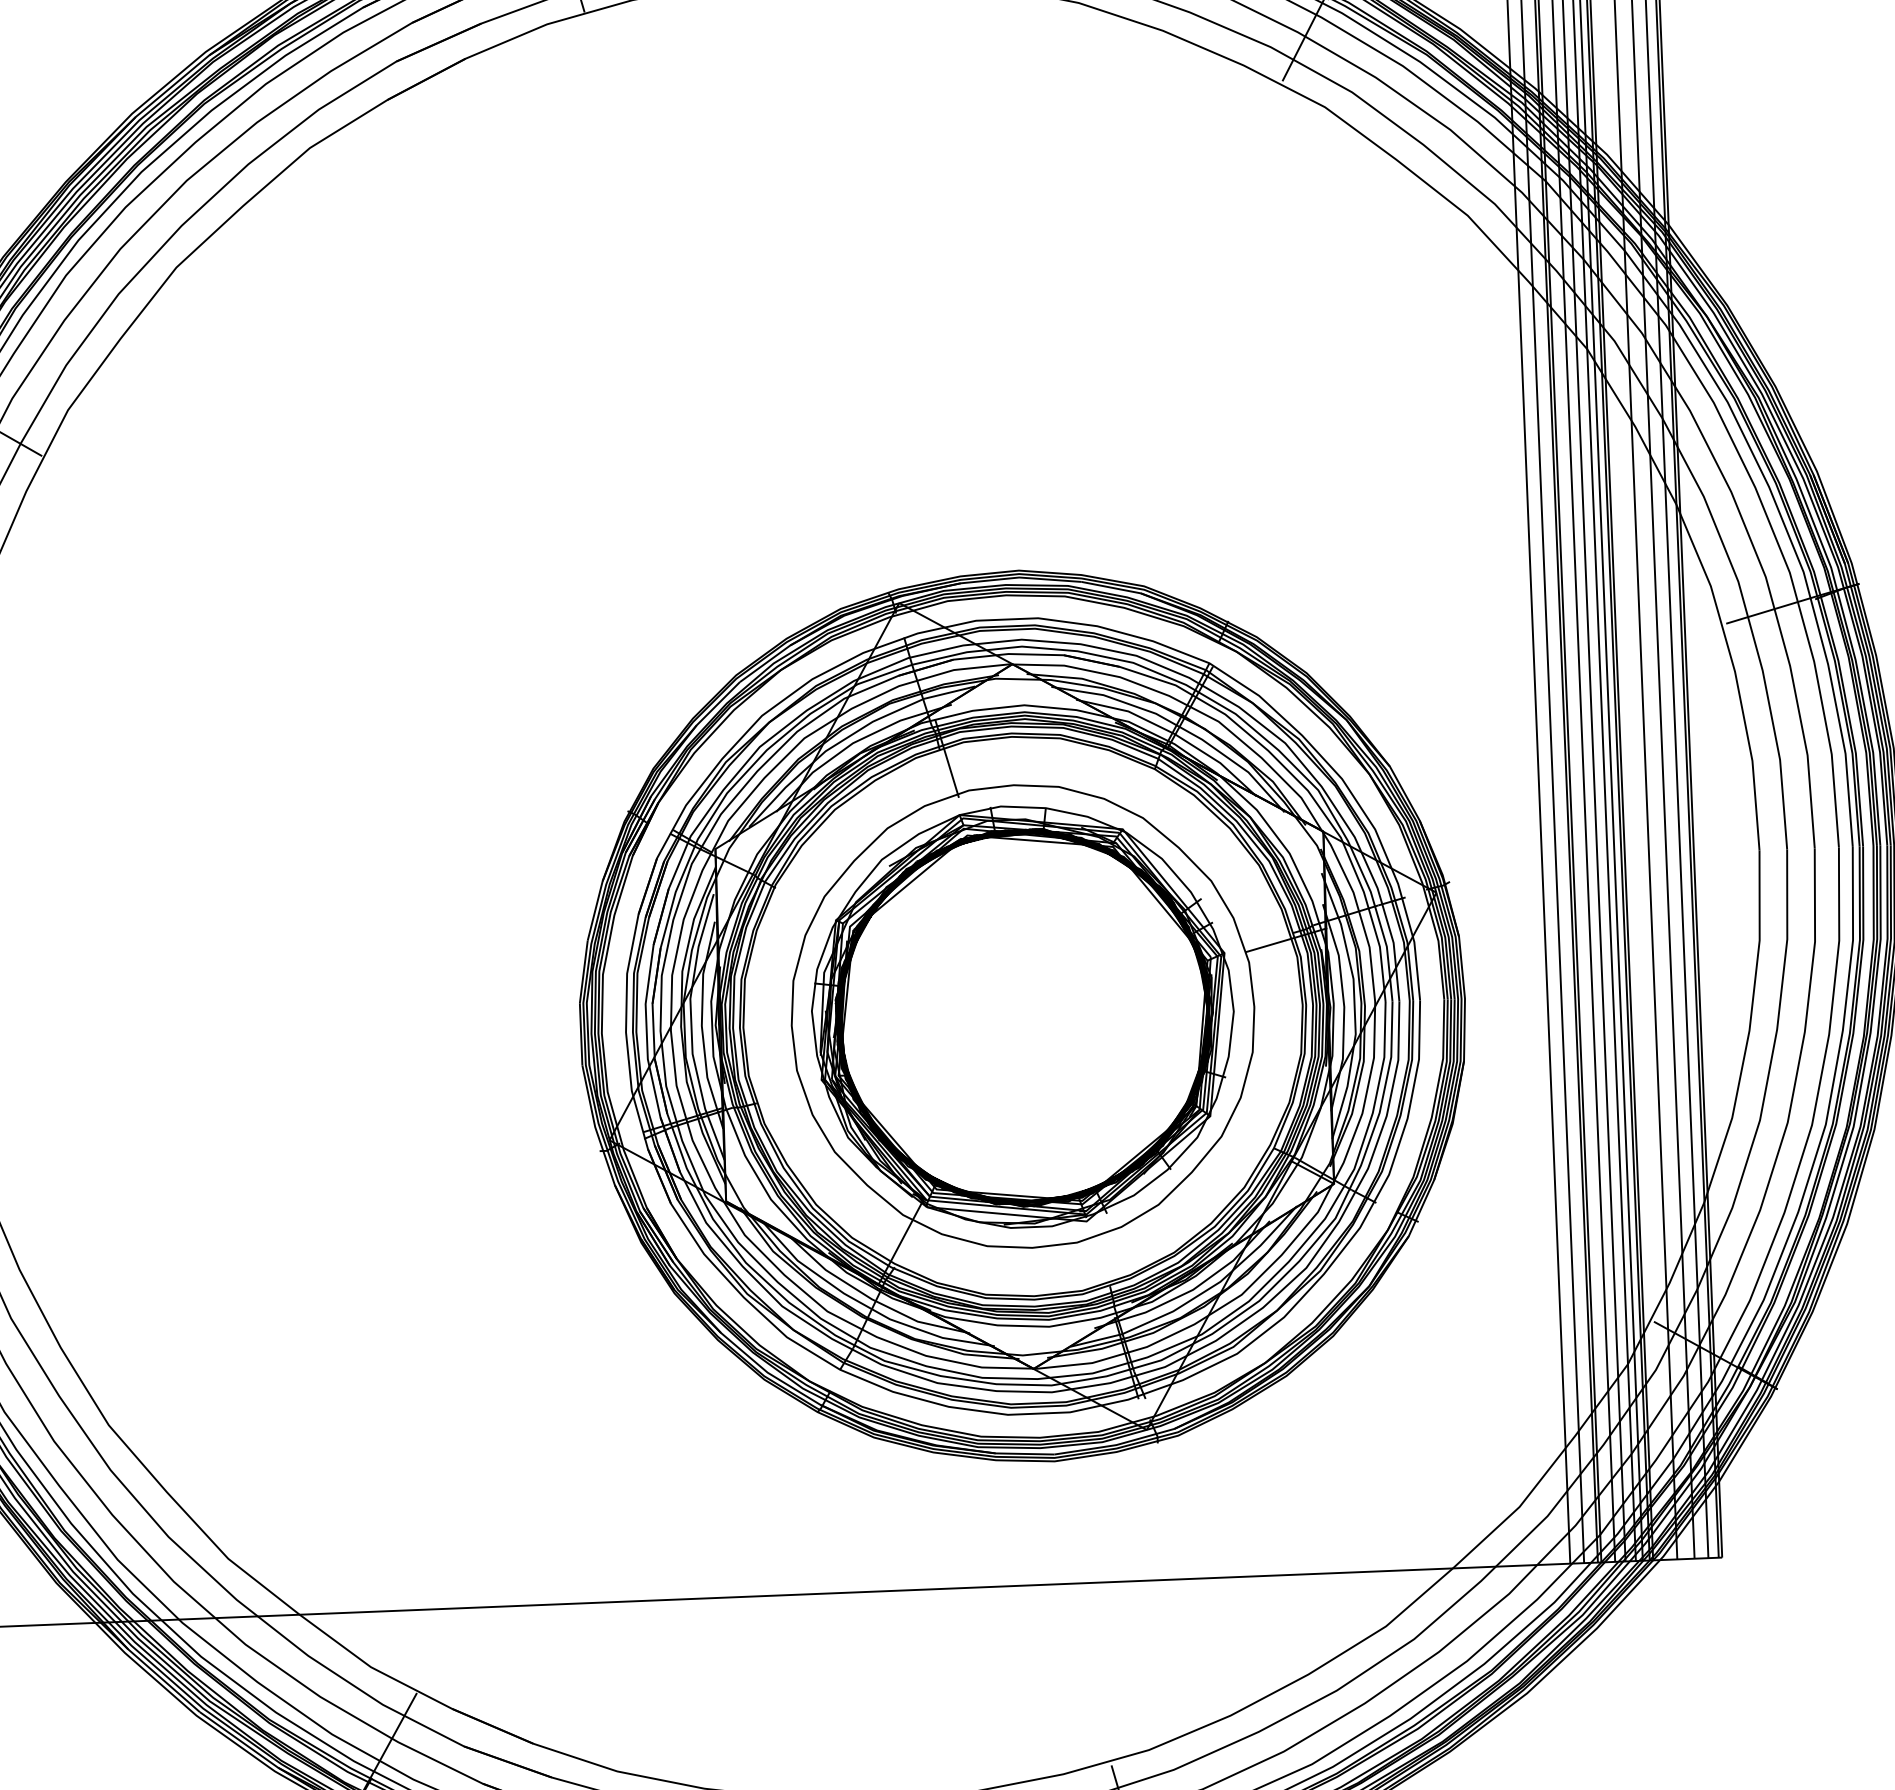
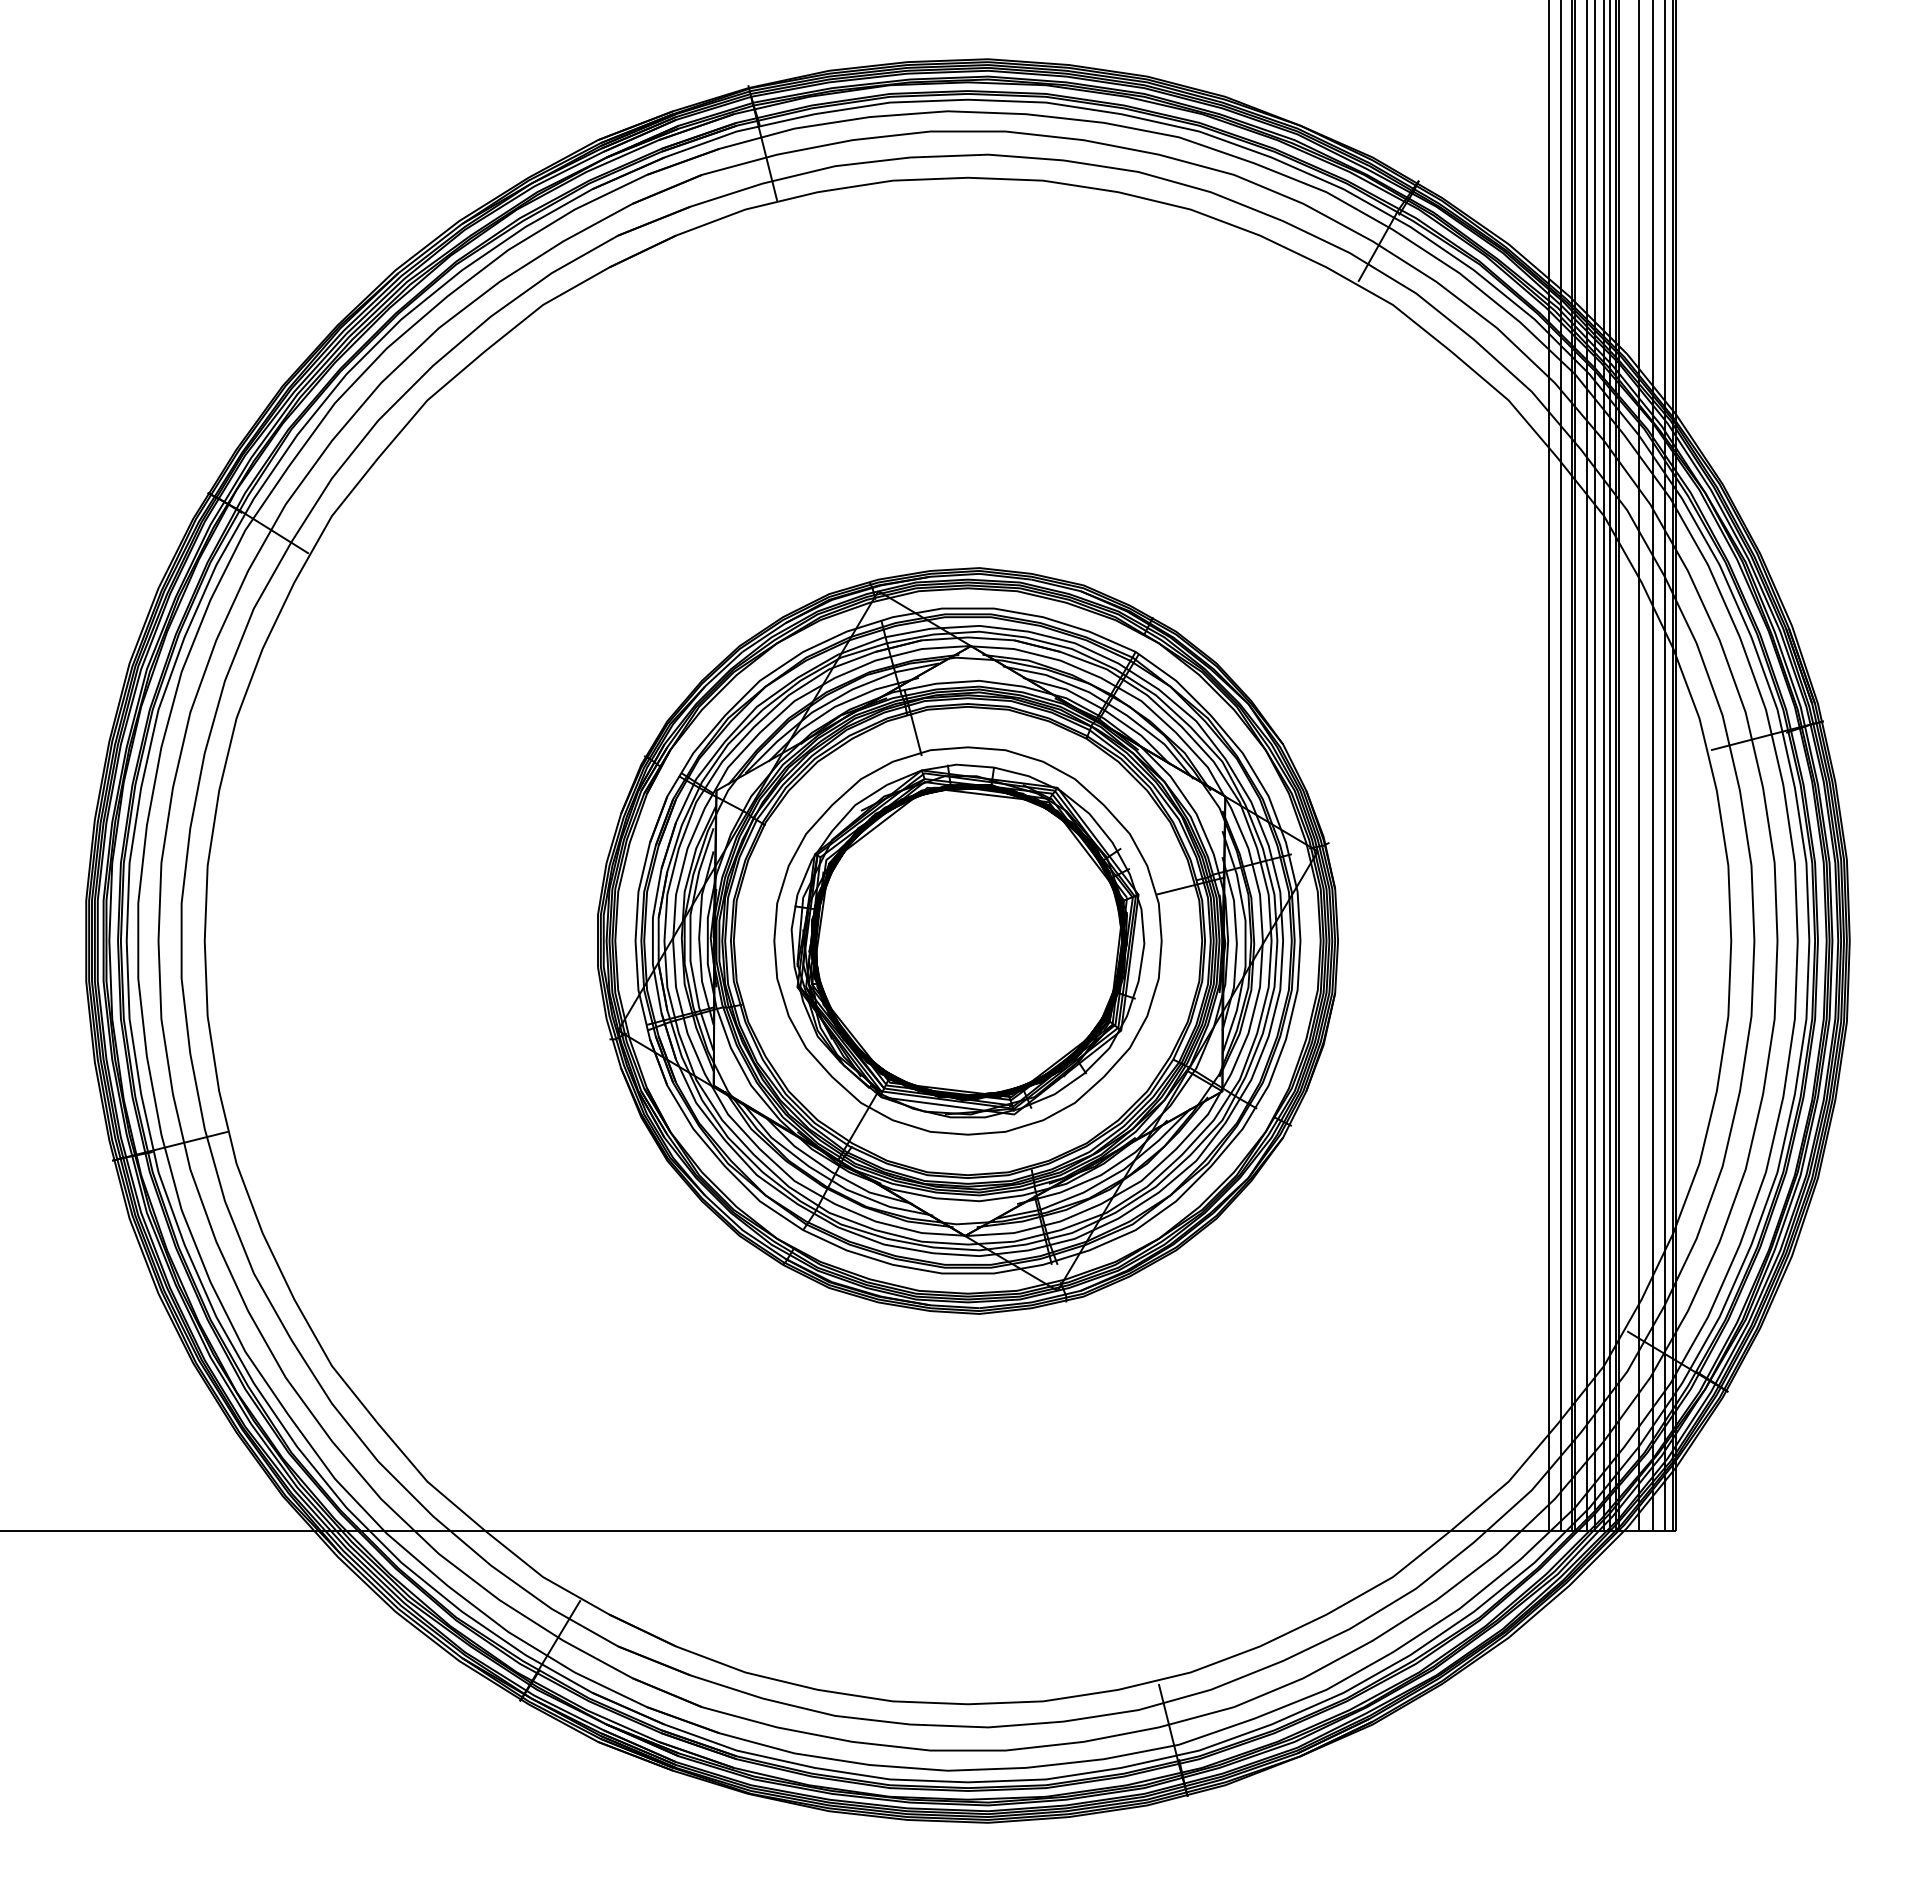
part: (1022, 1015) -> (967, 940), moved

